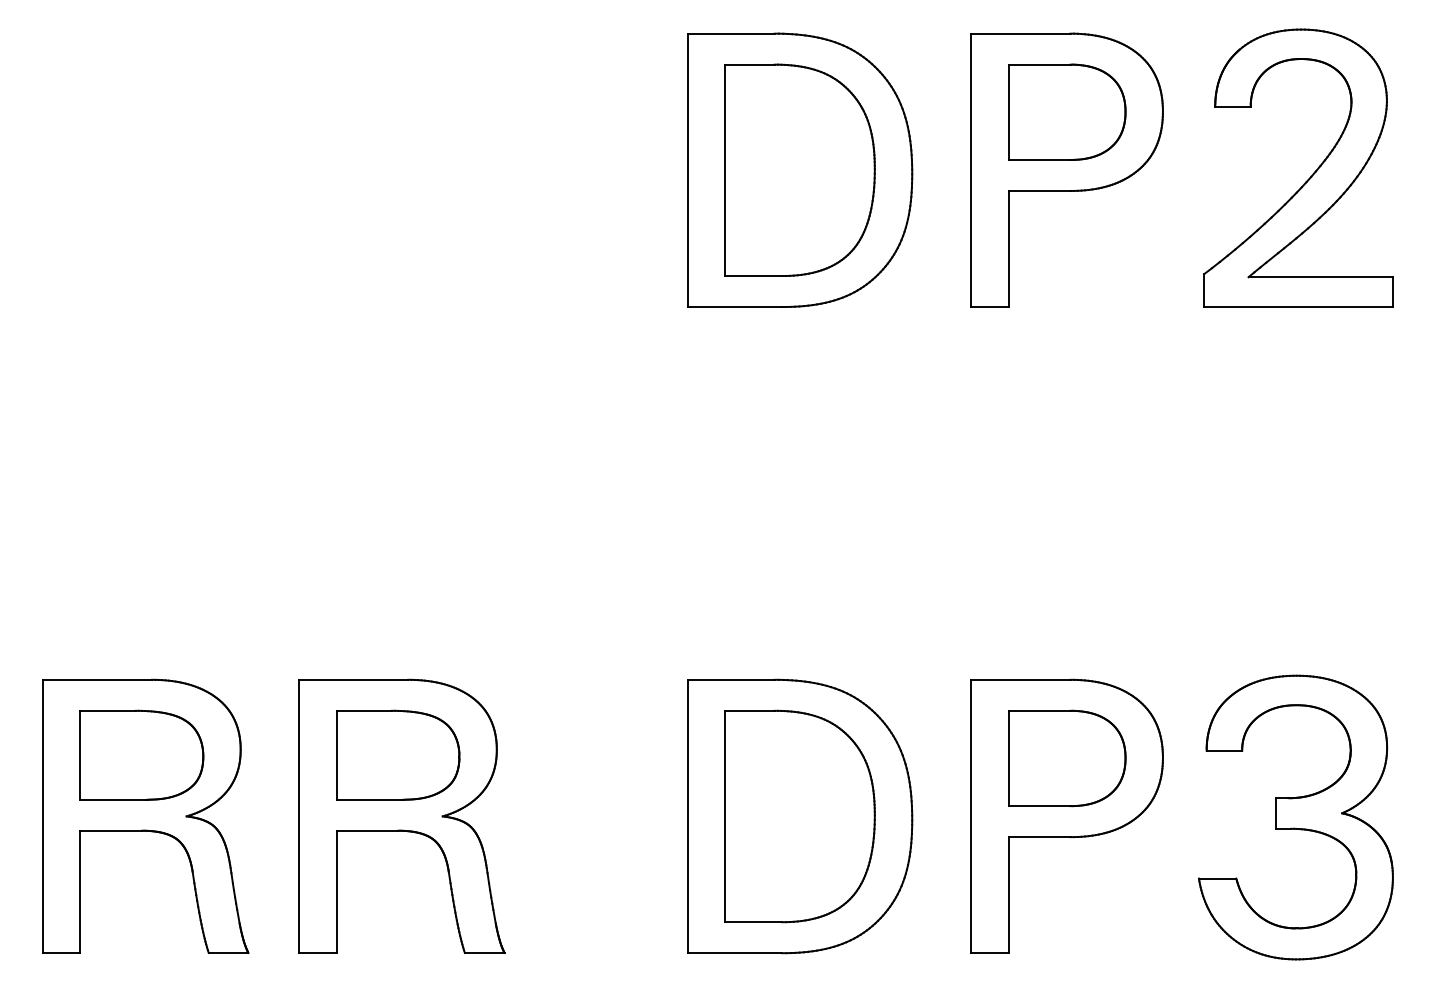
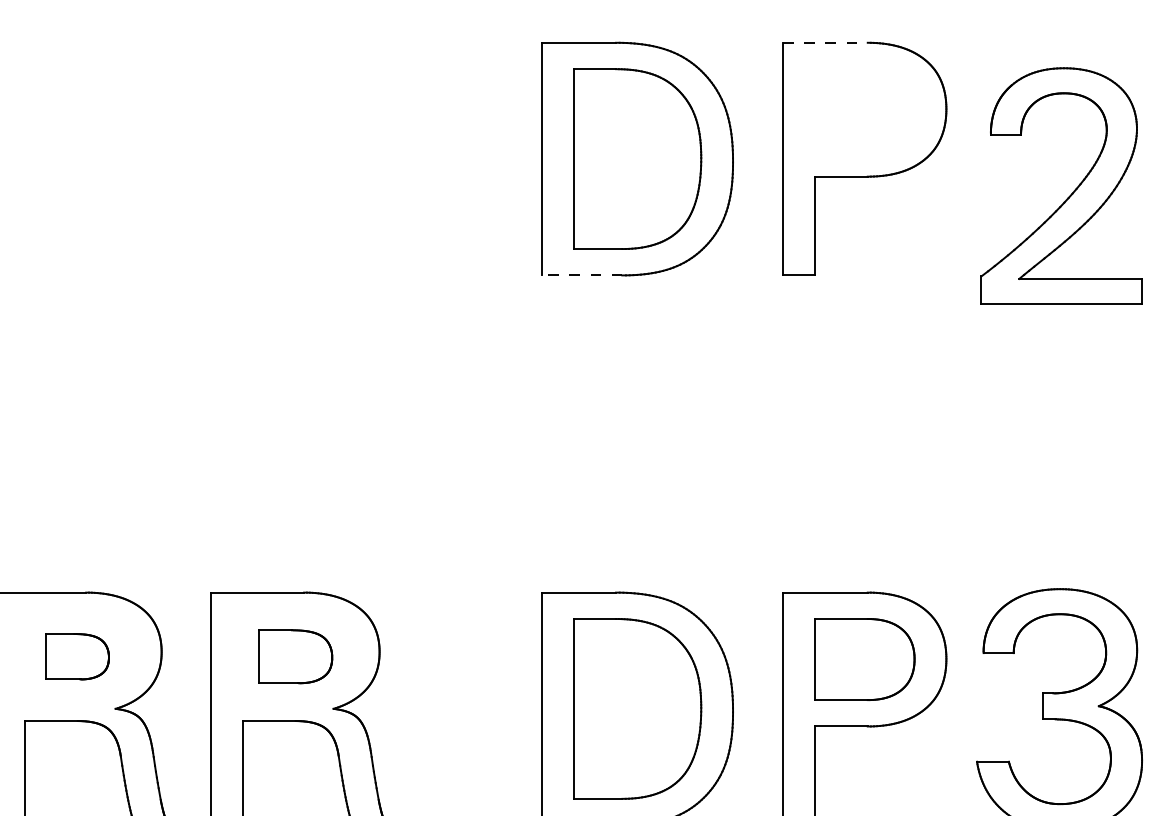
line: (1020, 33) -> (825, 42), solid -> dashed
part: (1067, 111) -> (865, 109), removed
part: (1309, 177) -> (1071, 194), moved
line: (735, 307) -> (582, 275), solid -> dashed
part: (141, 754) -> (77, 656), size x0.6
part: (398, 754) -> (295, 656), size x0.7

